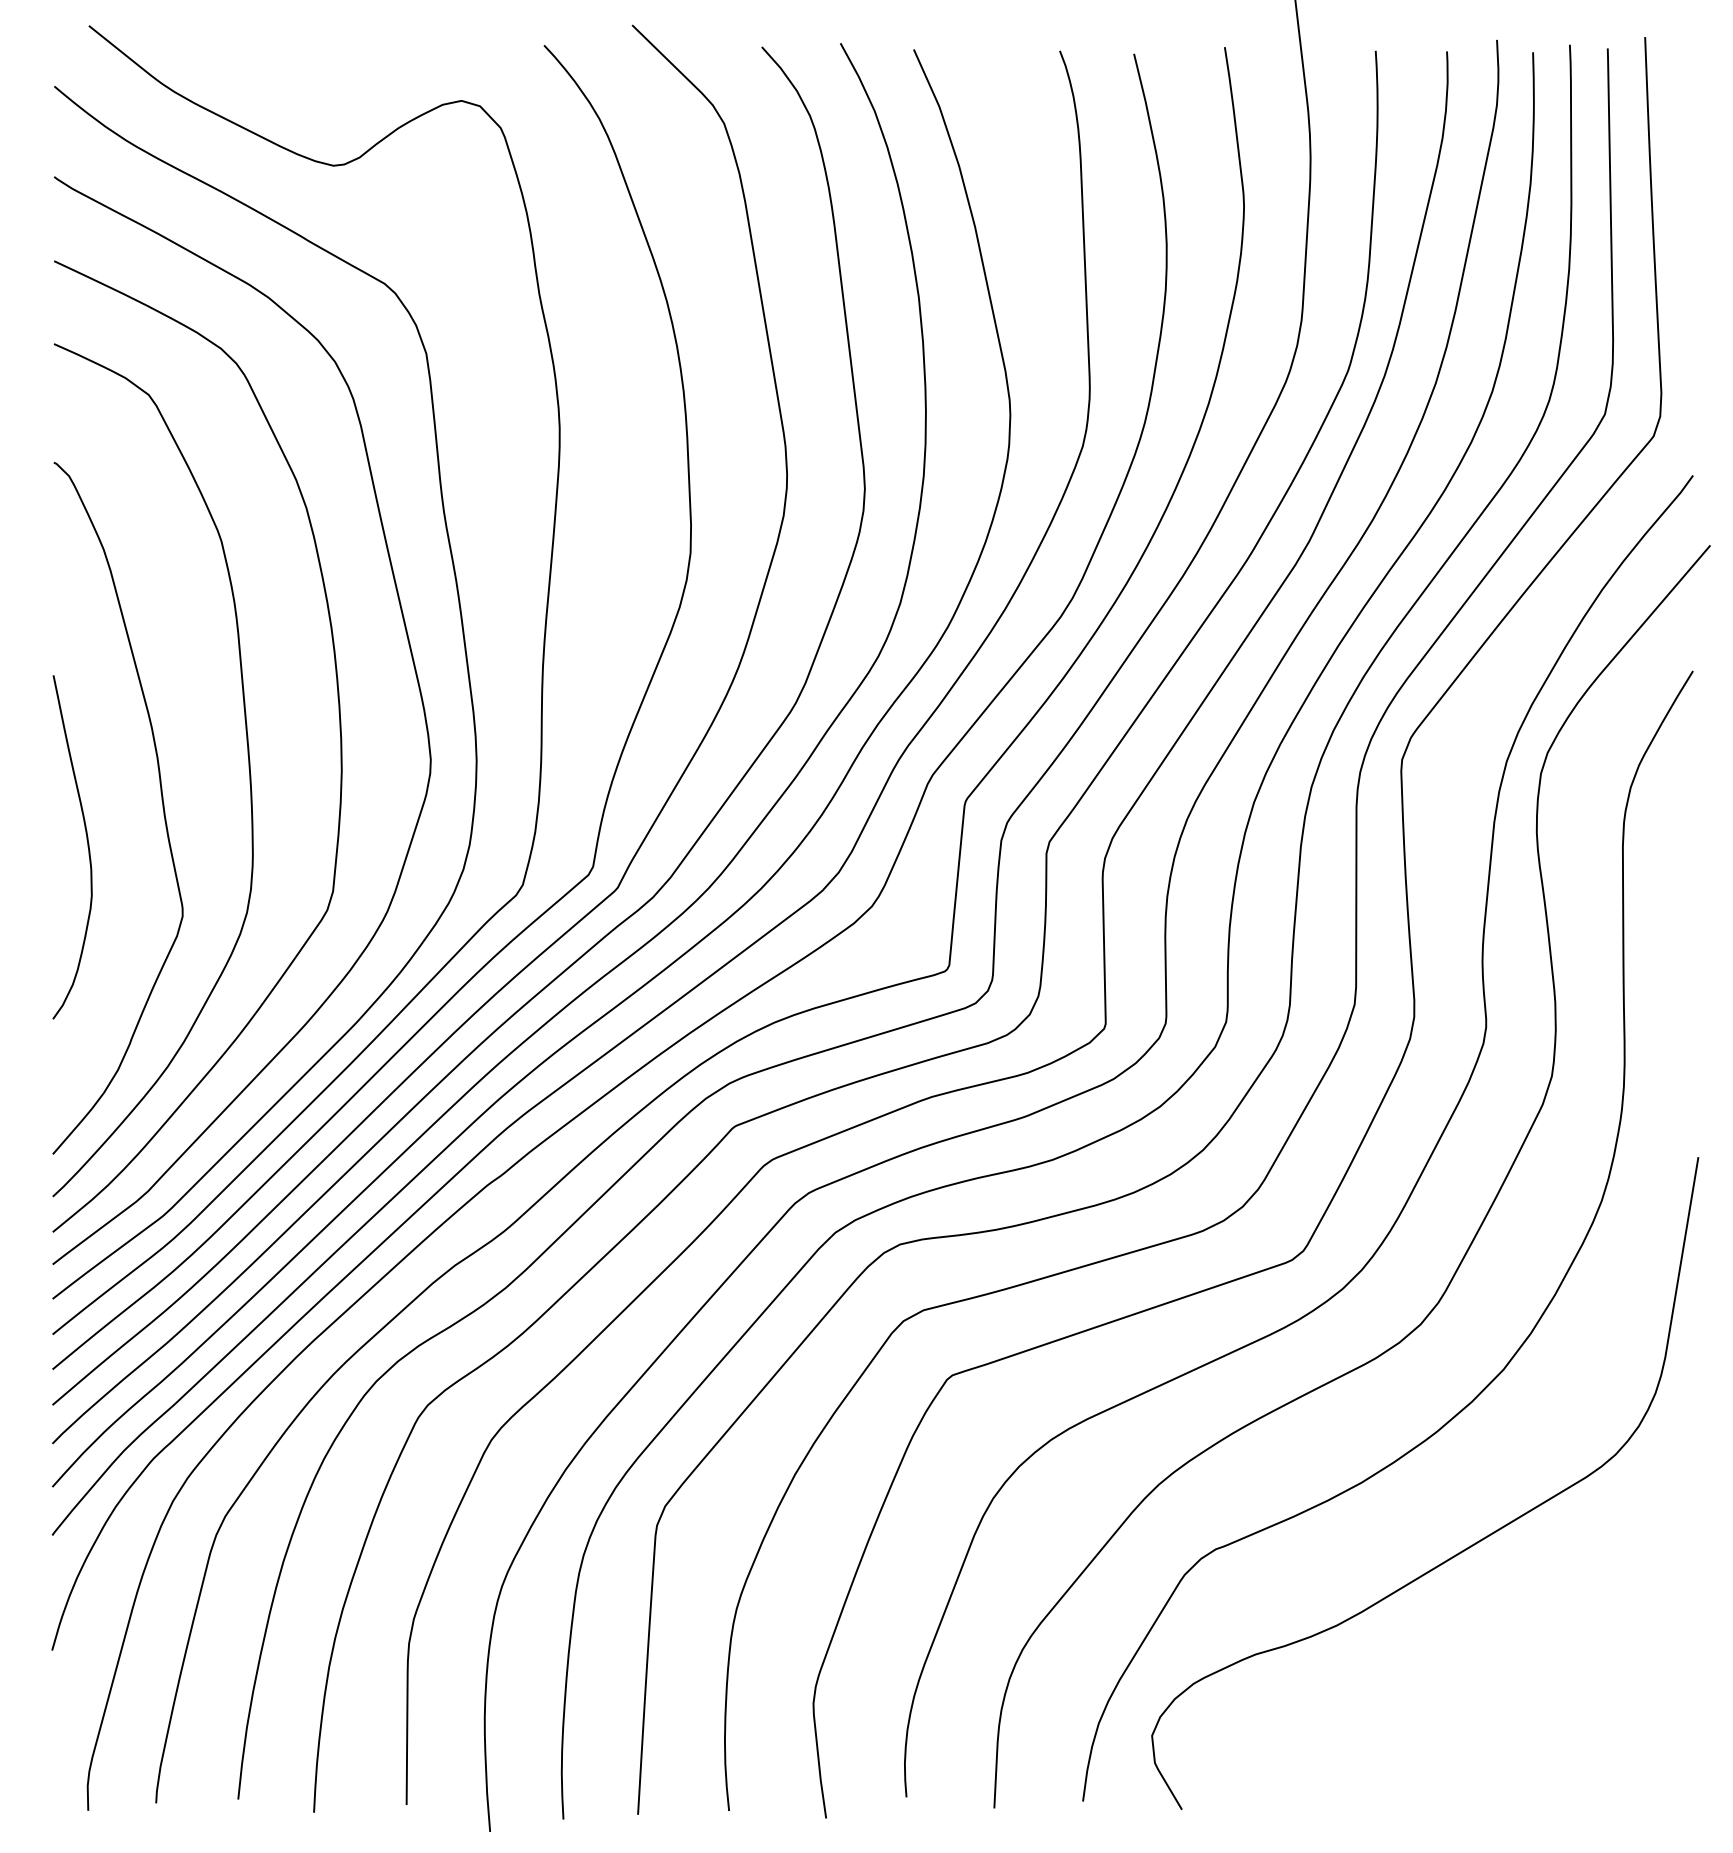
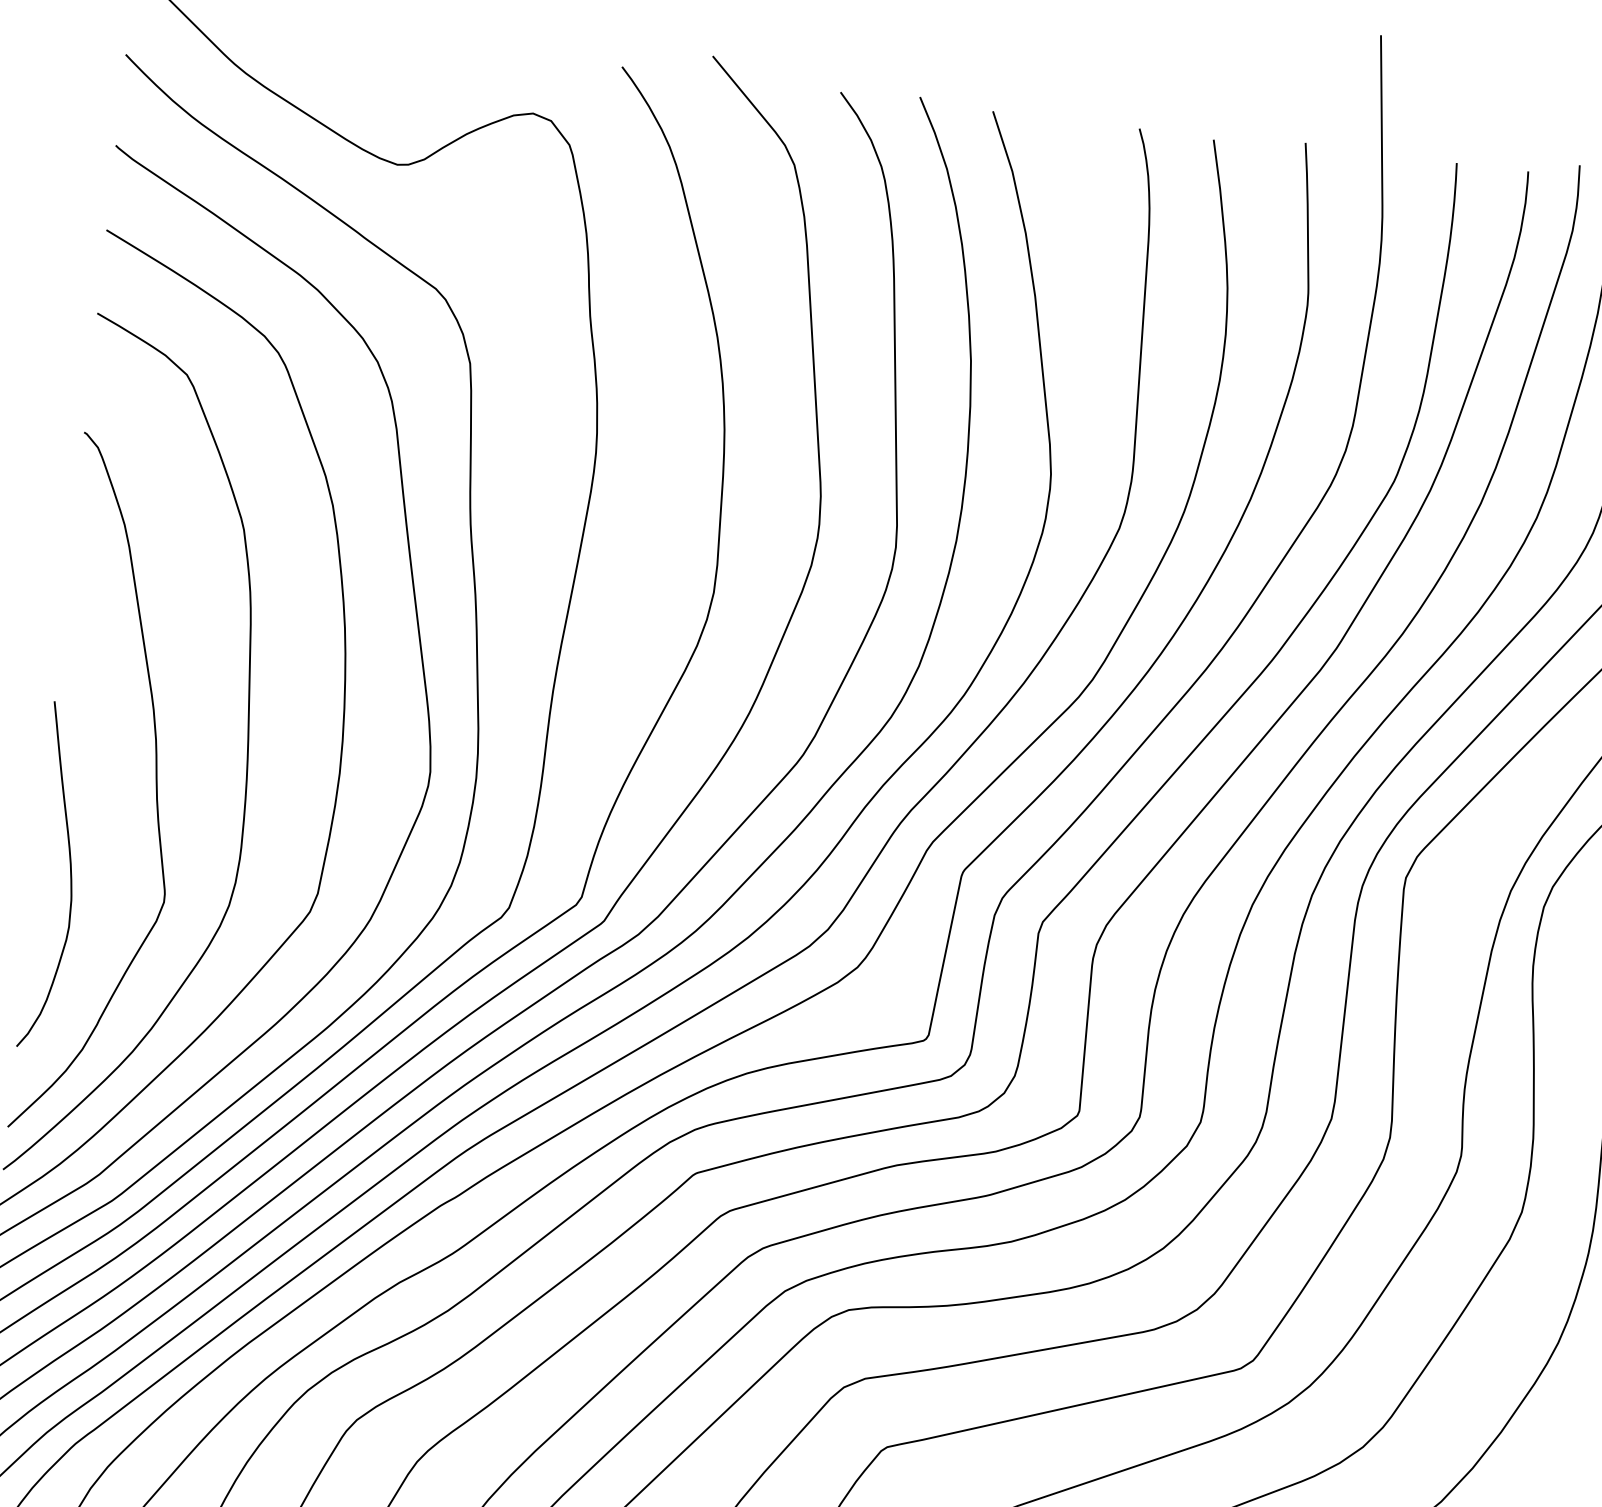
curve: (87, 847) -> (69, 877), moved

